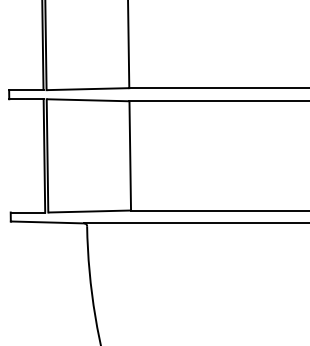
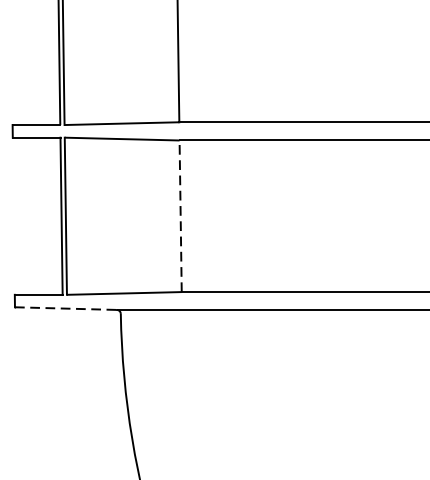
line: (130, 156) -> (181, 217), solid -> dashed
line: (47, 222) -> (65, 308), solid -> dashed

